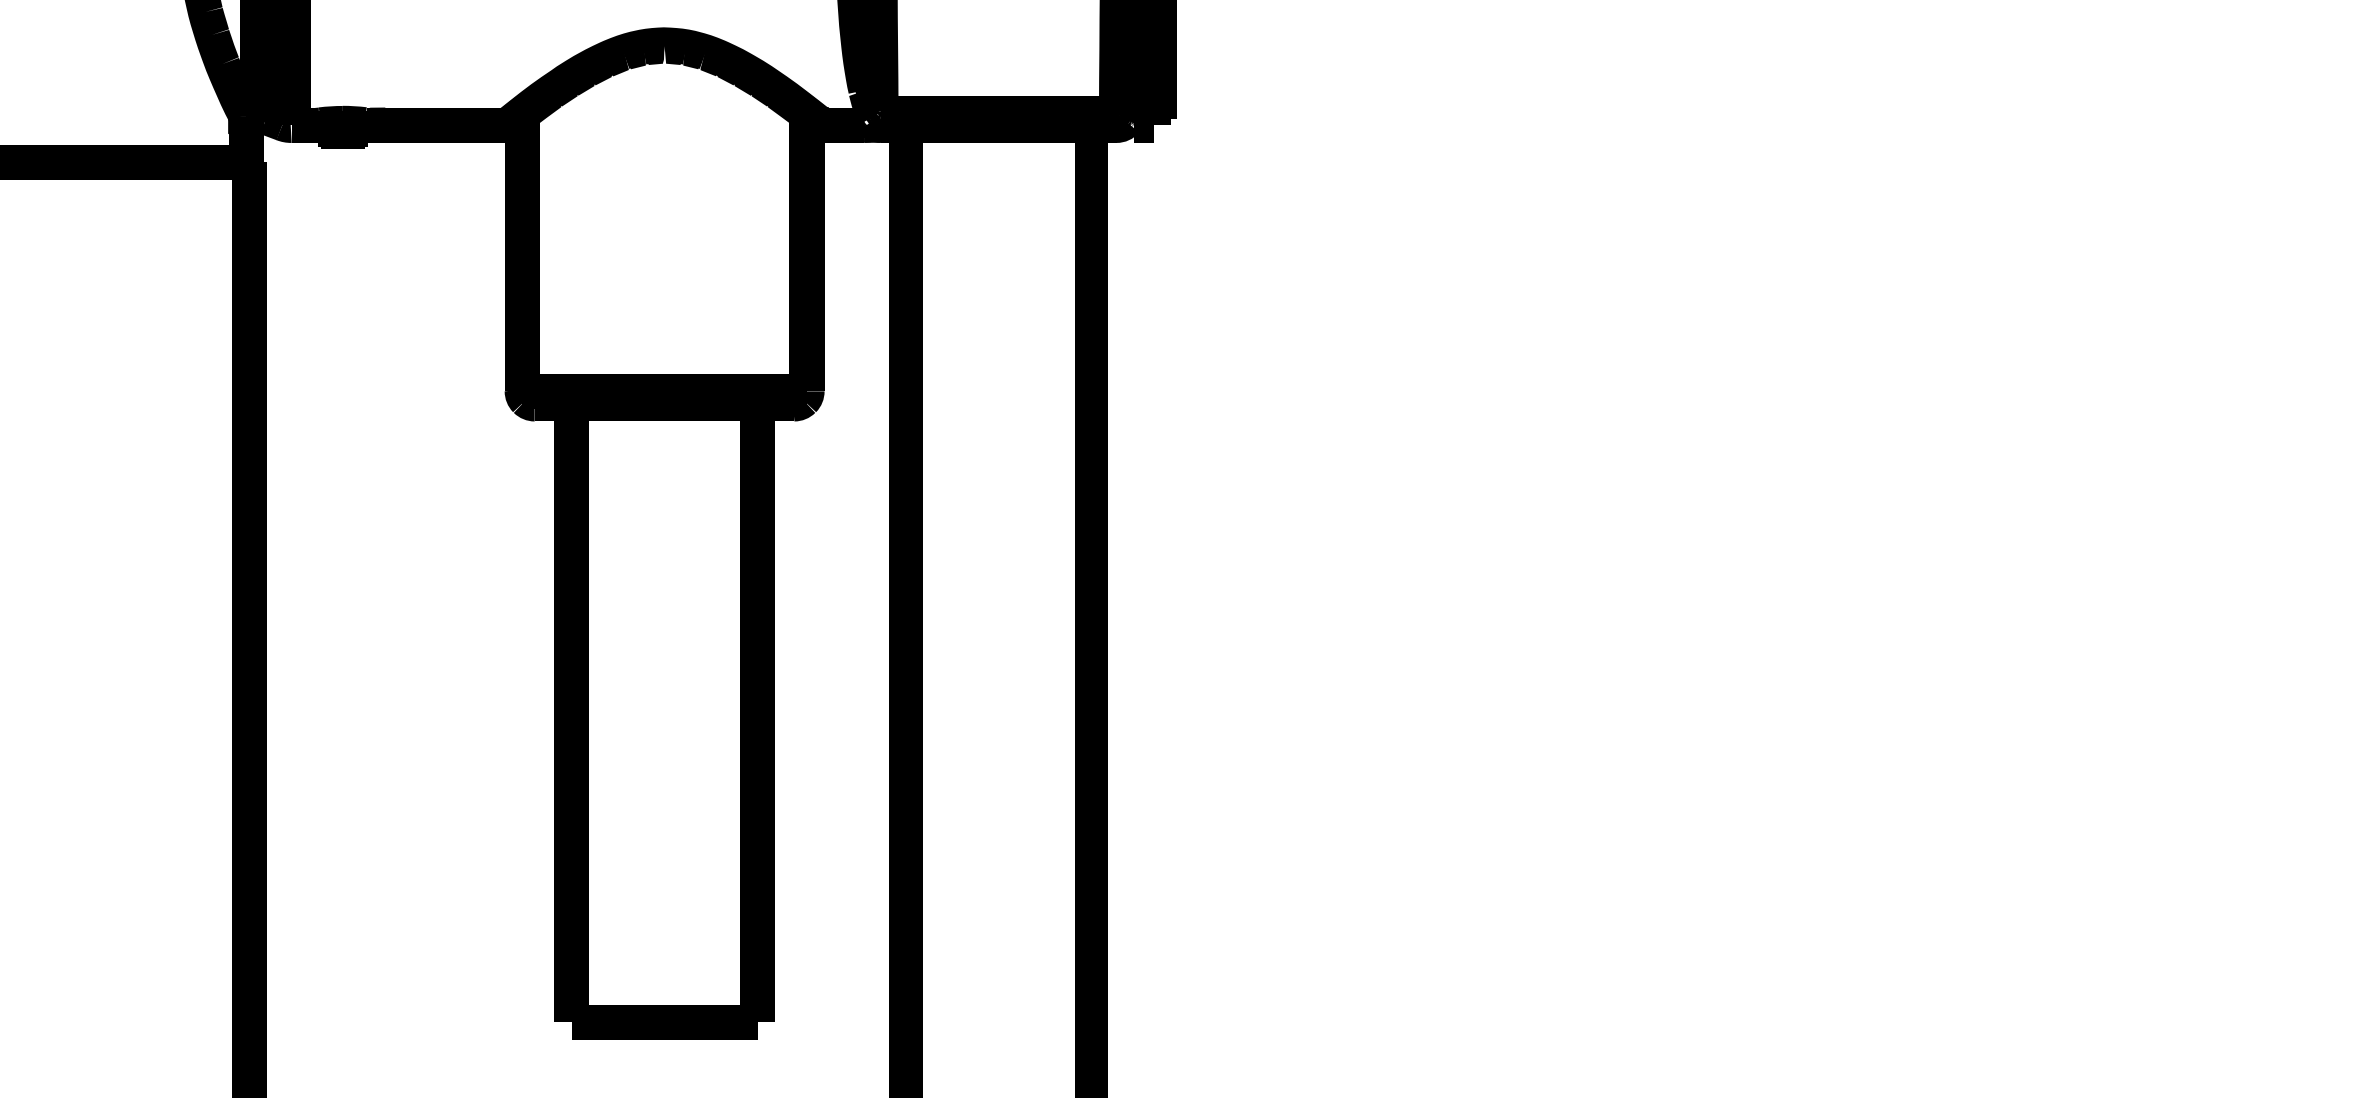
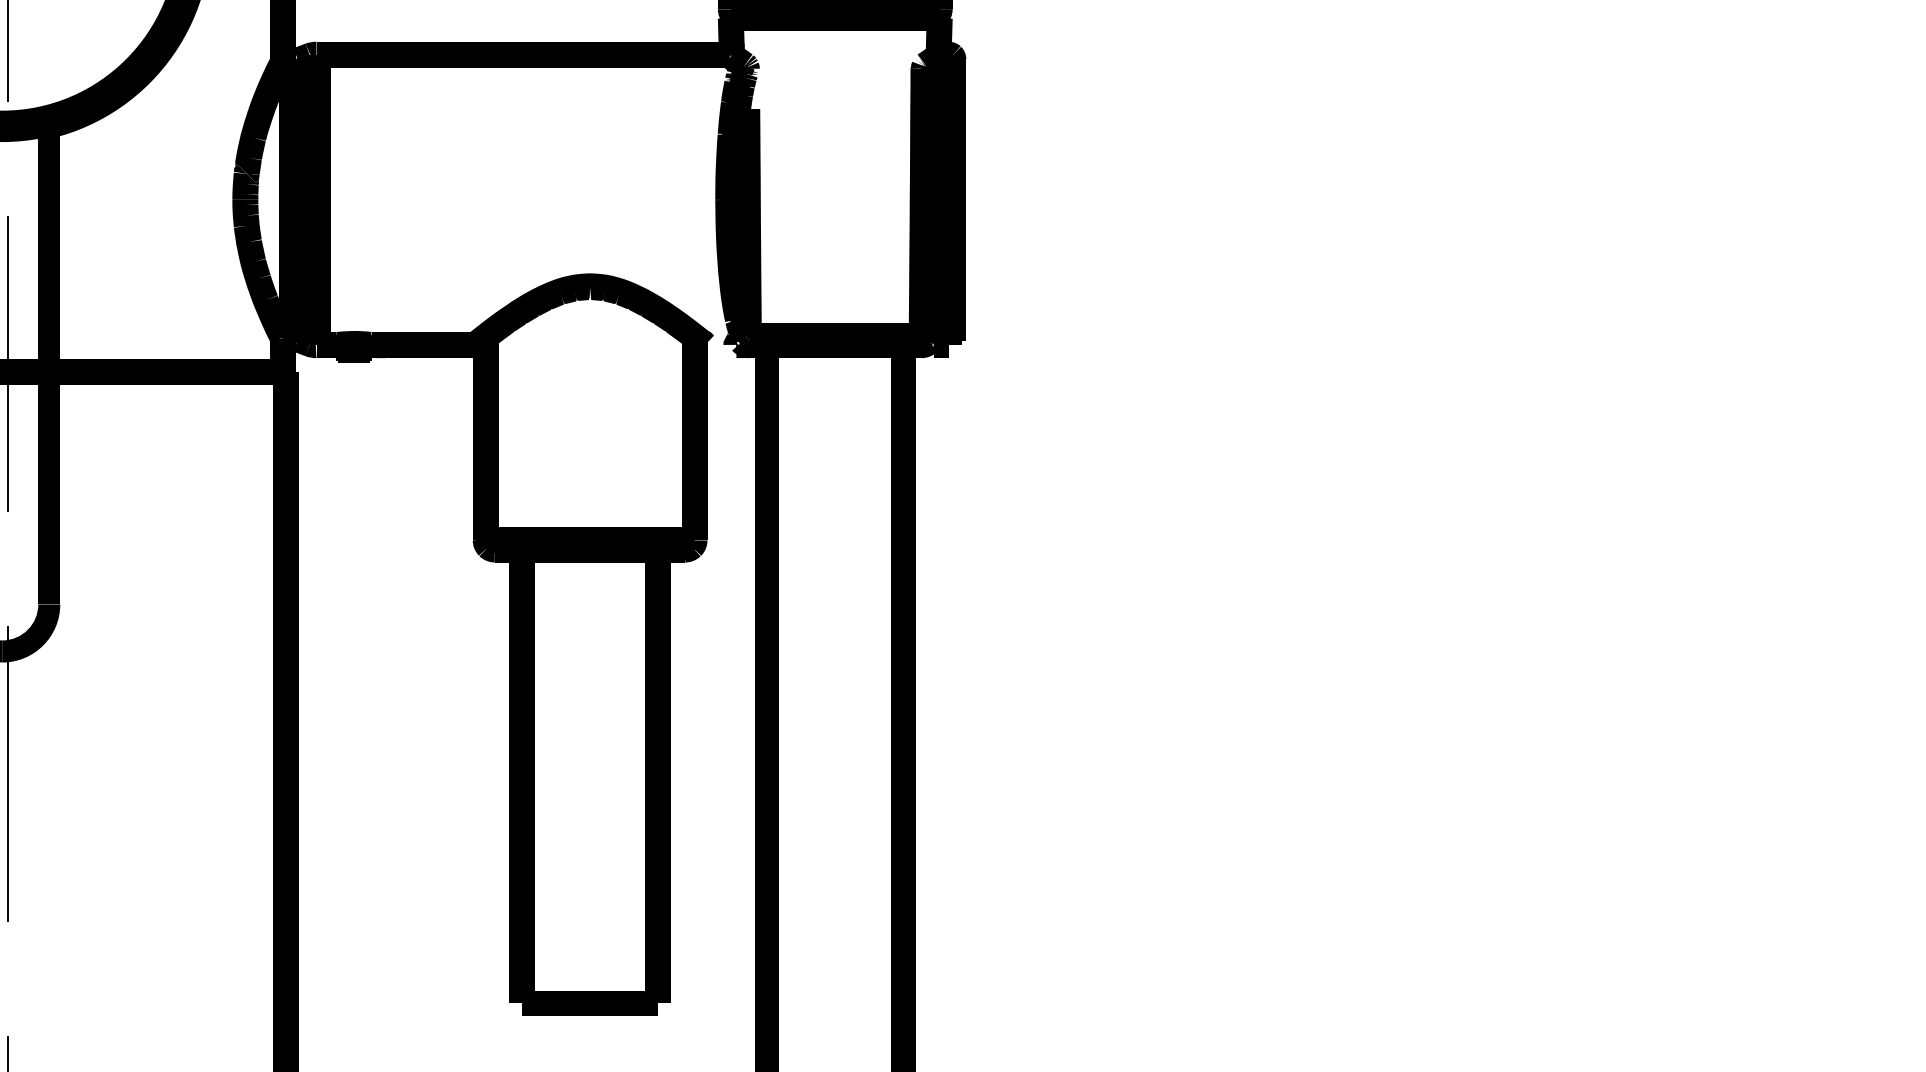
fill: (842, 125) -> (720, 345), removed

